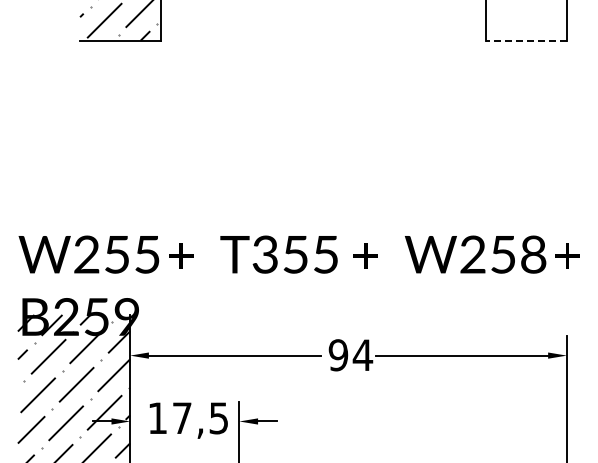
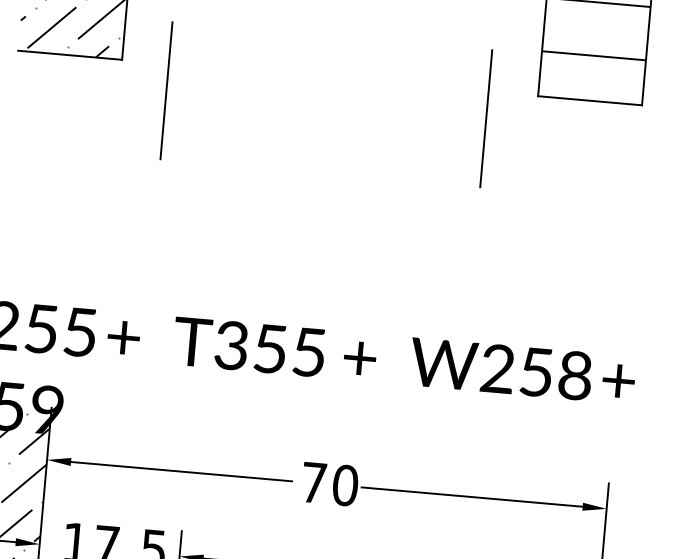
hatch: (525, 5) -> (592, 55), added
line: (526, 40) -> (590, 100), dashed -> solid
line: (197, 61) -> (166, 90), added
line: (447, 61) -> (486, 118), added
text: (350, 355) -> (329, 484), 94 -> 70

